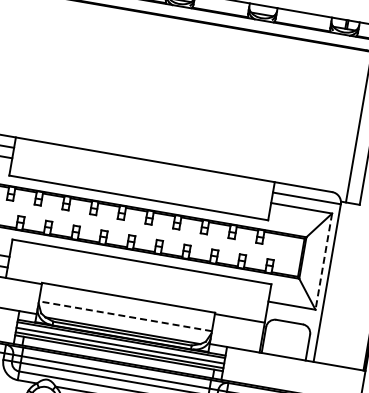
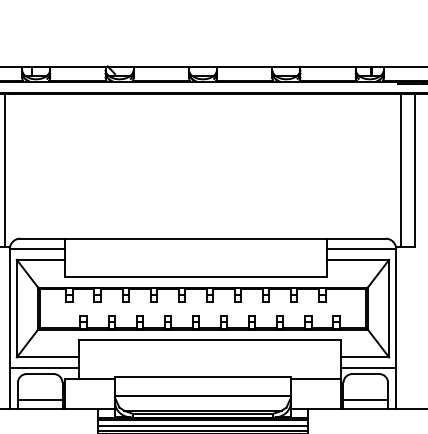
line: (324, 261) -> (389, 308), dashed -> solid
line: (125, 316) -> (203, 396), dashed -> solid
line: (293, 317) -> (368, 368), added
line: (284, 348) -> (365, 400), added

